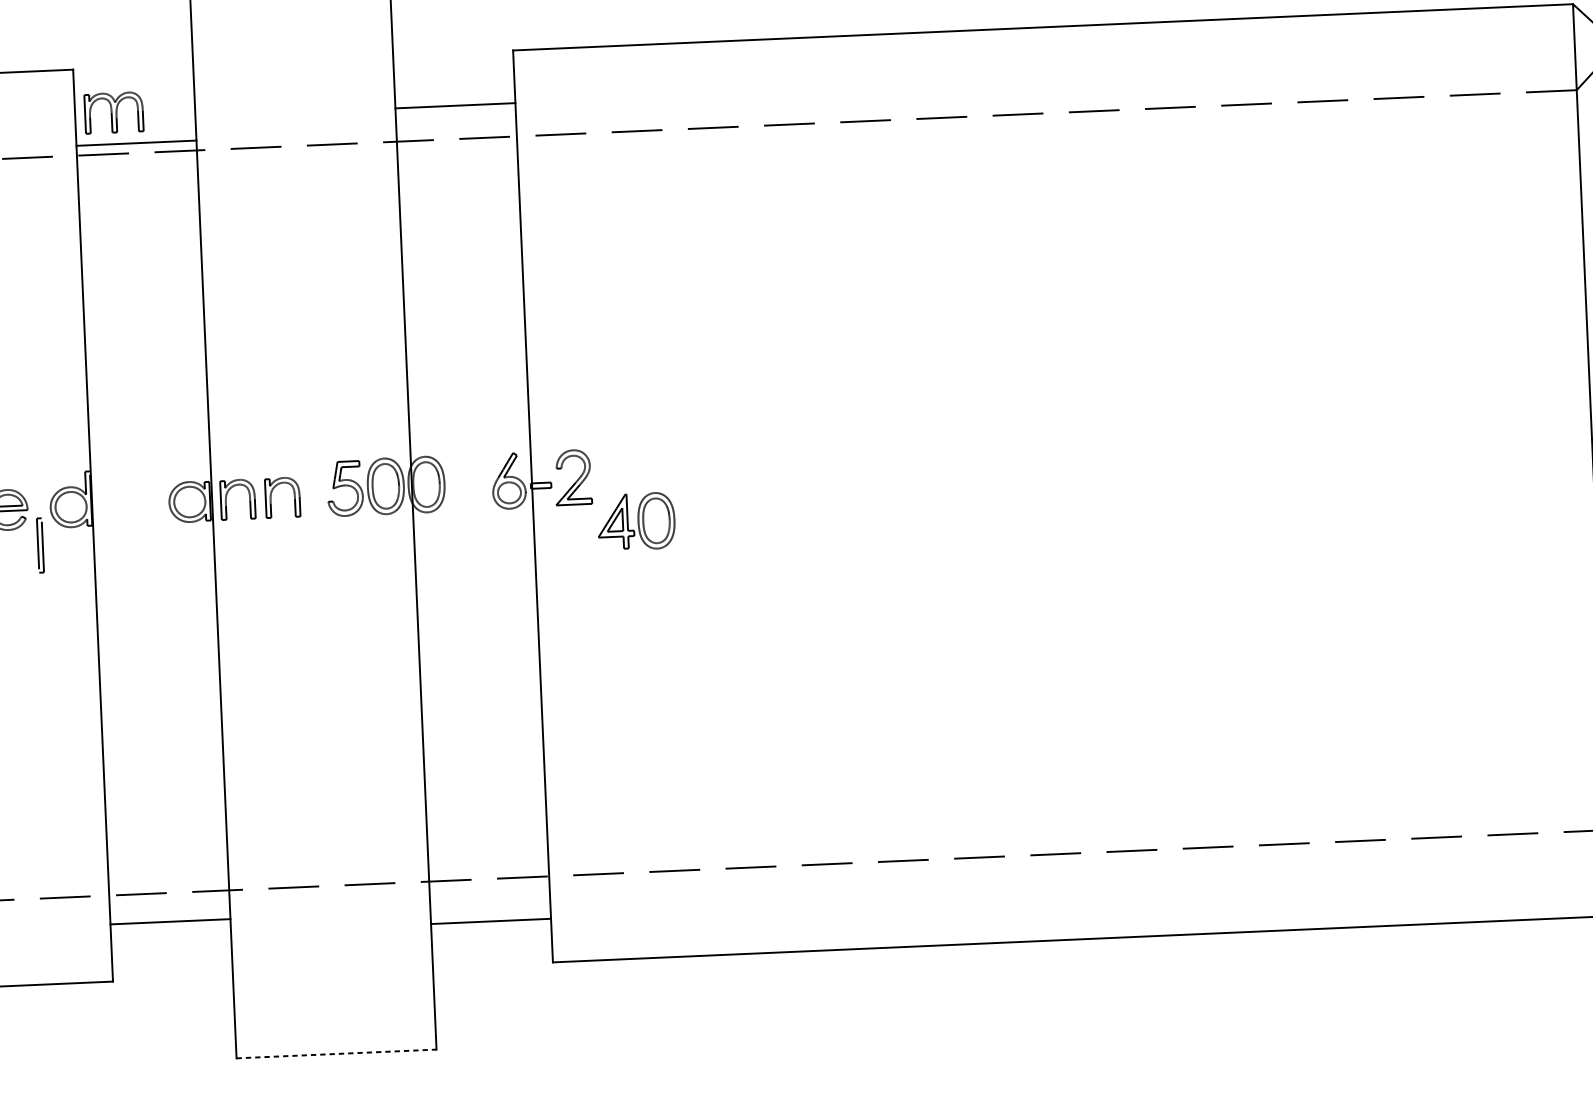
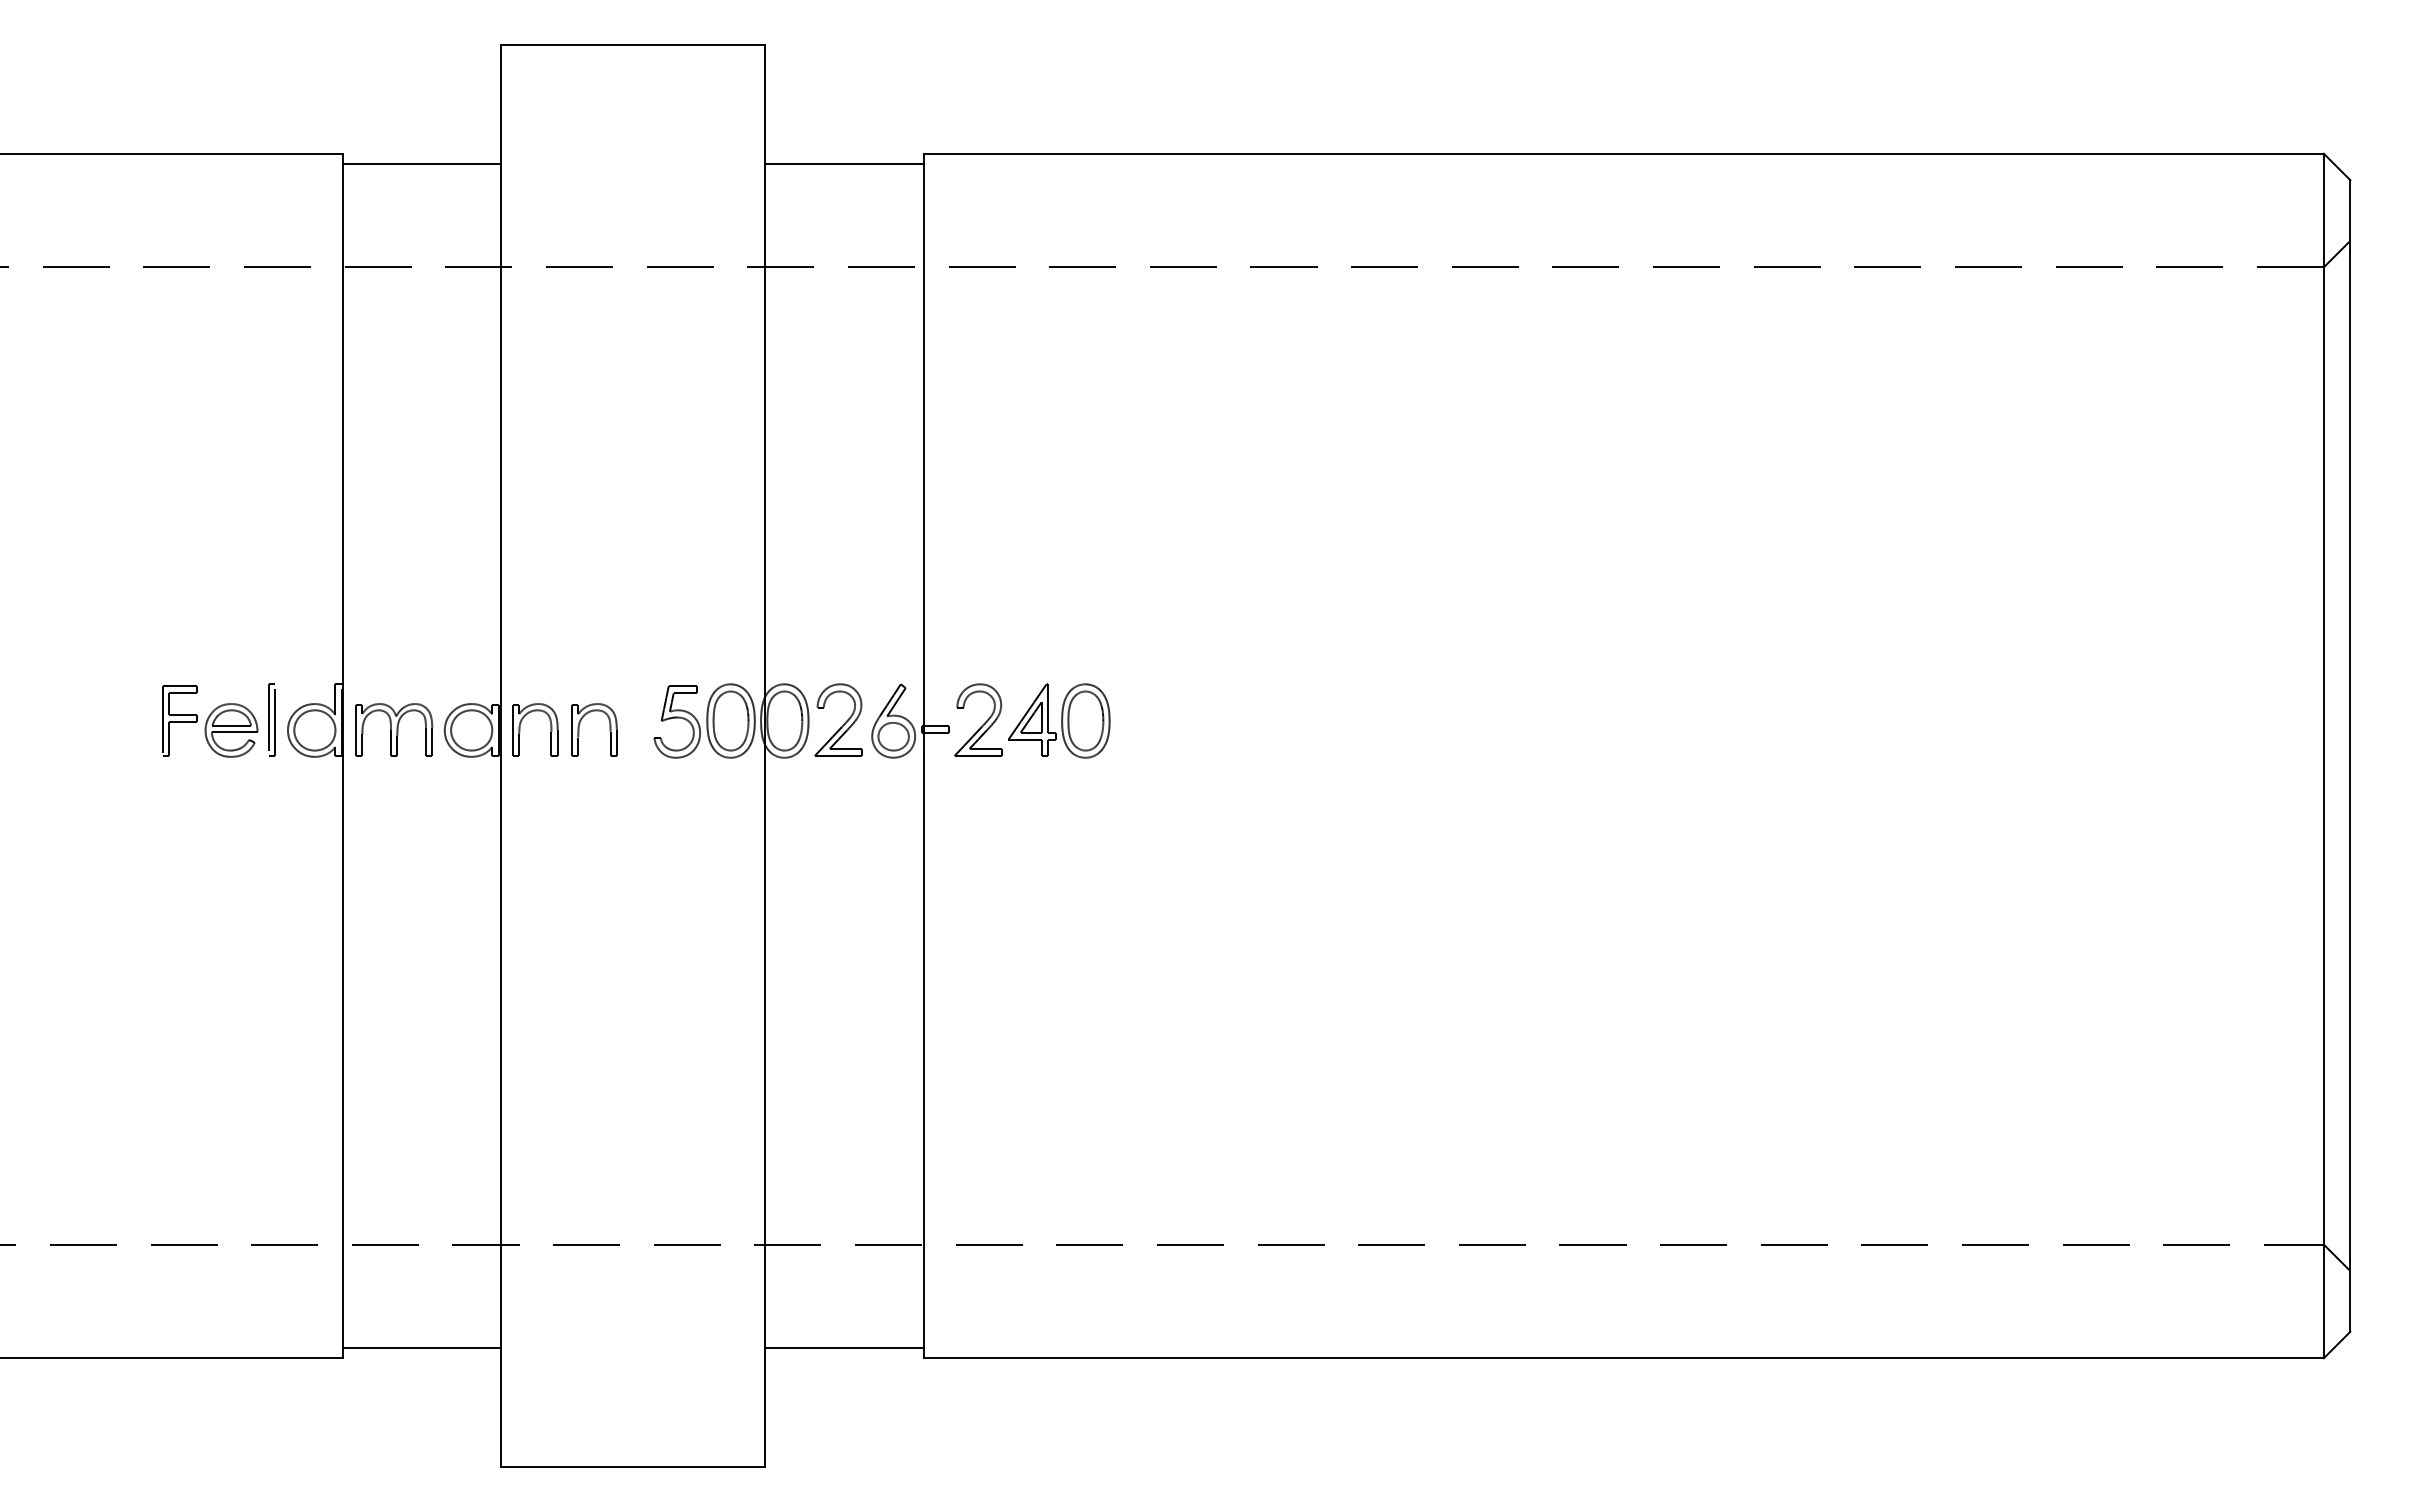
line: (455, 105) -> (844, 164), moved
part: (114, 112) -> (394, 729), moved
line: (136, 143) -> (421, 164), moved
part: (471, 483) -> (844, 722), added
part: (636, 521) -> (1059, 720), moved
part: (39, 545) -> (271, 719), moved
line: (170, 921) -> (421, 1347), moved
line: (490, 921) -> (844, 1347), moved
line: (336, 1053) -> (633, 1466), dashed -> solid

